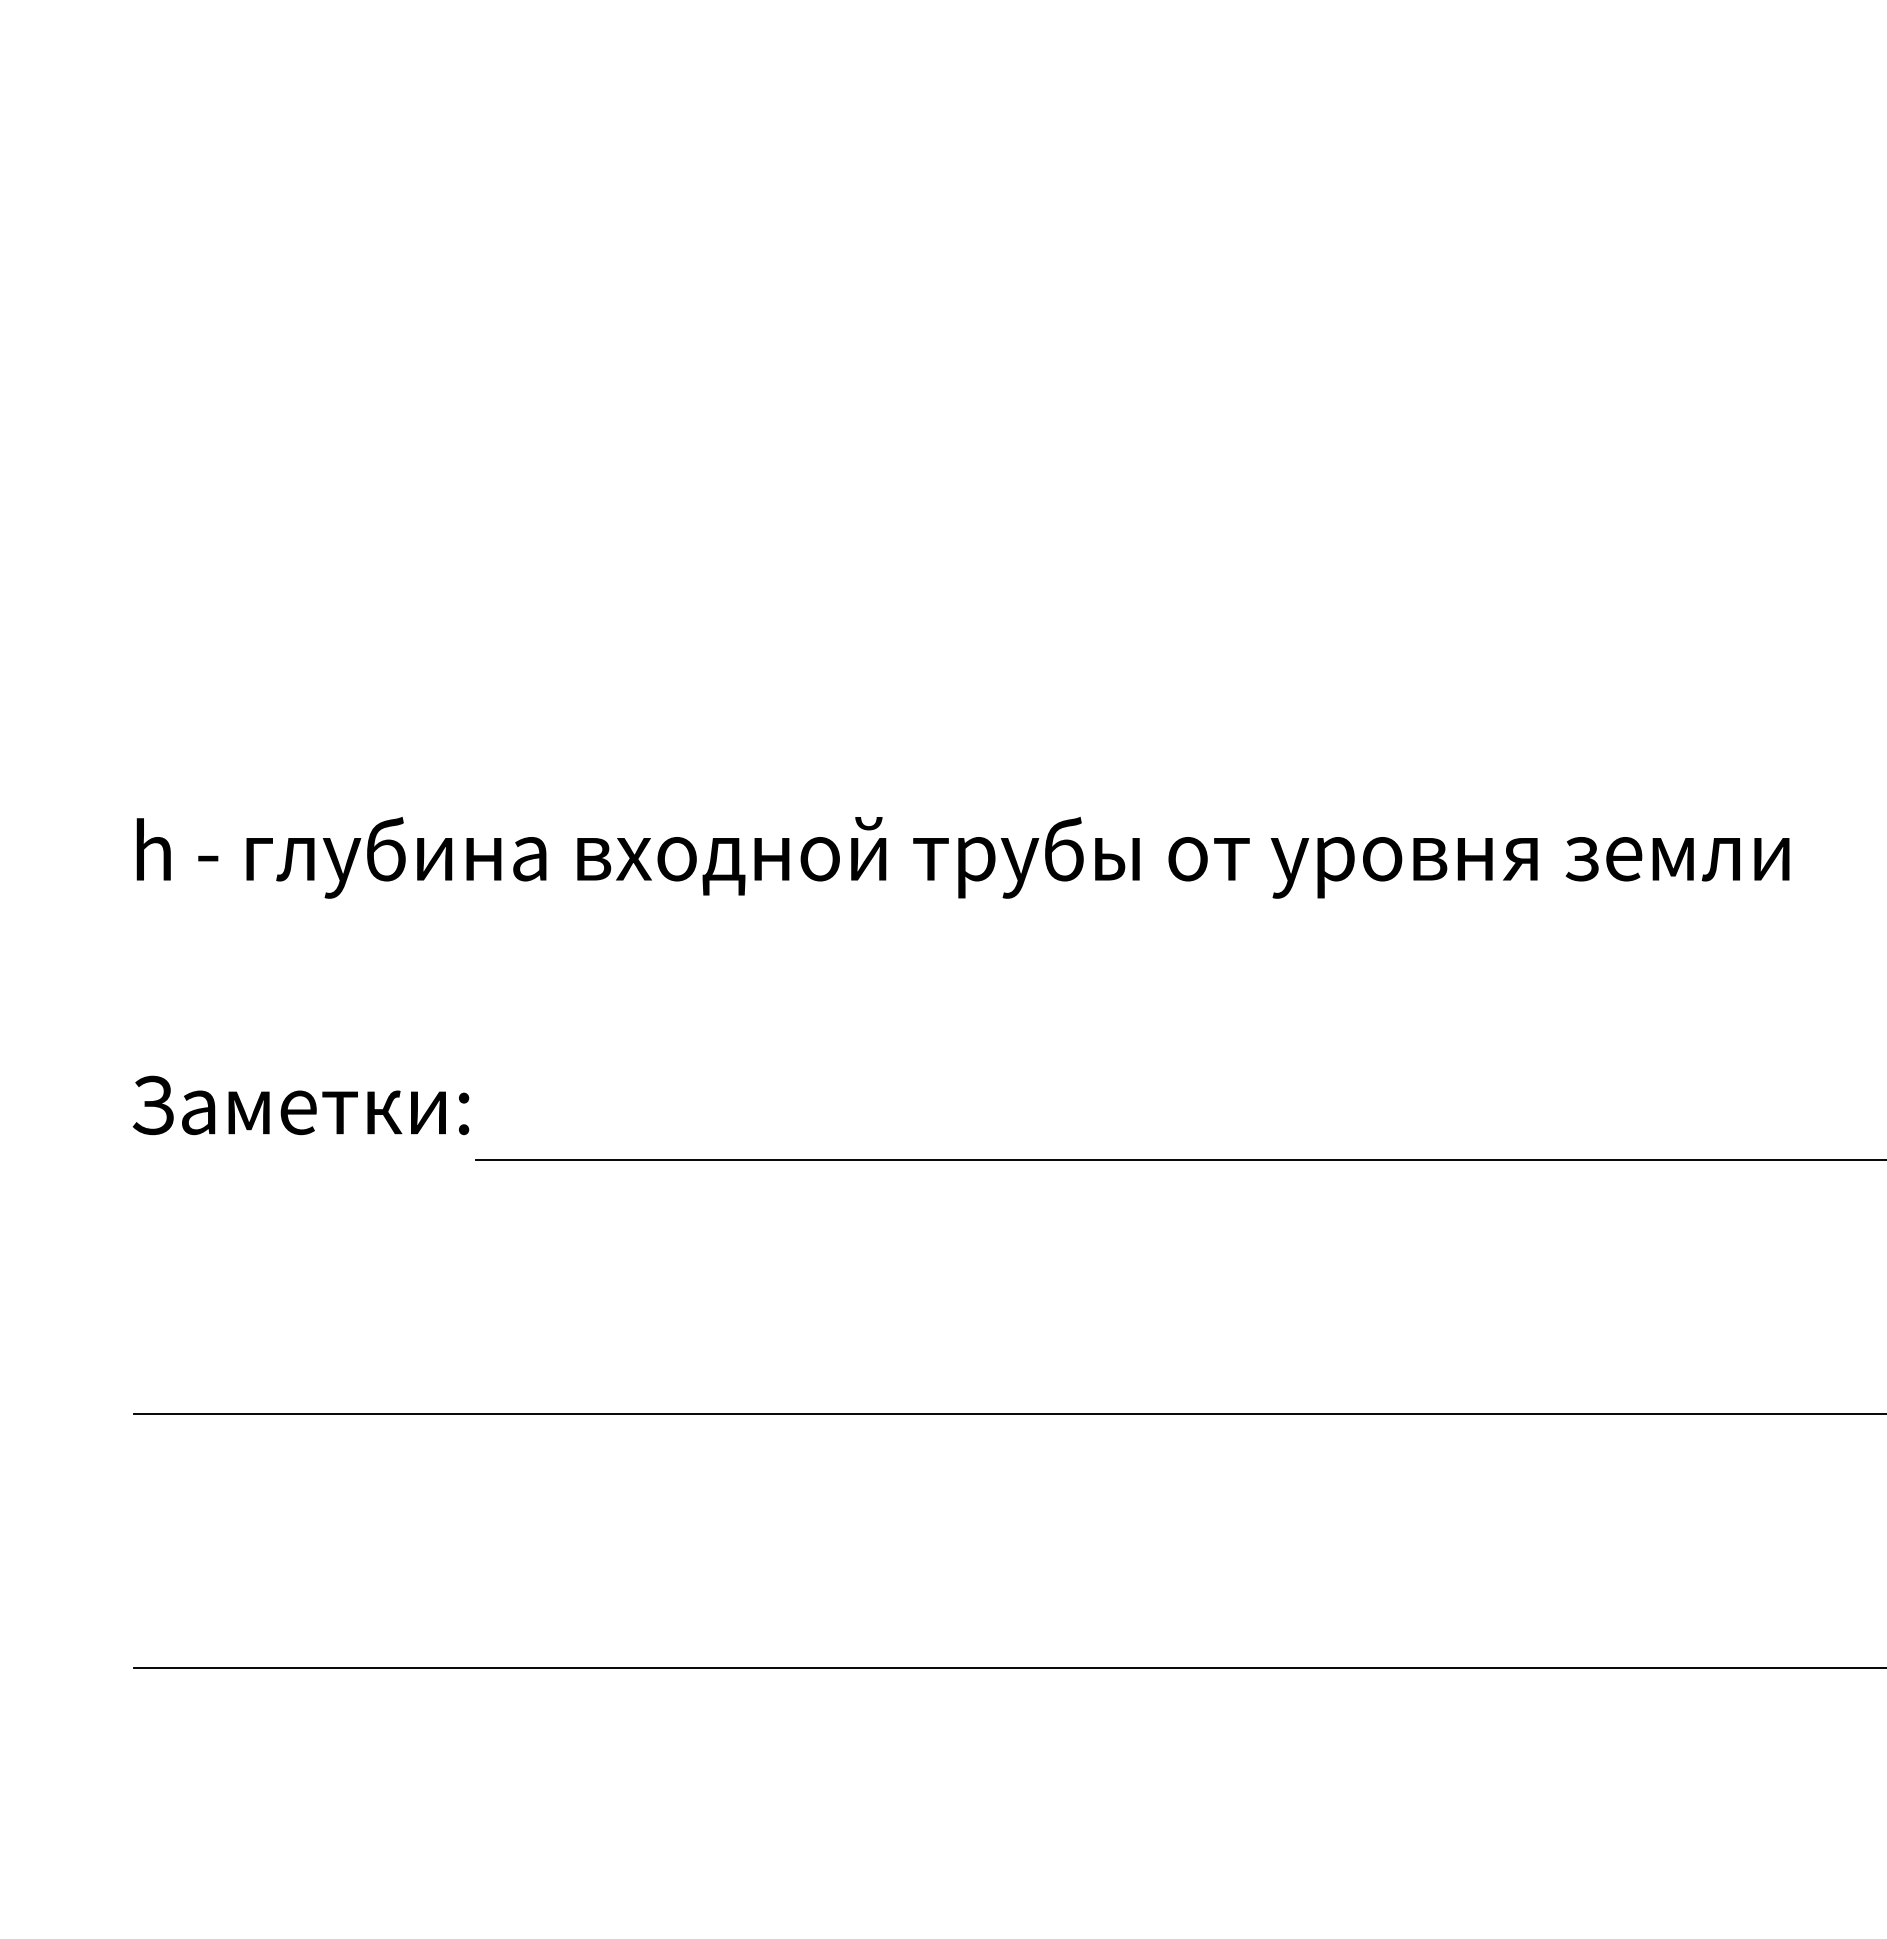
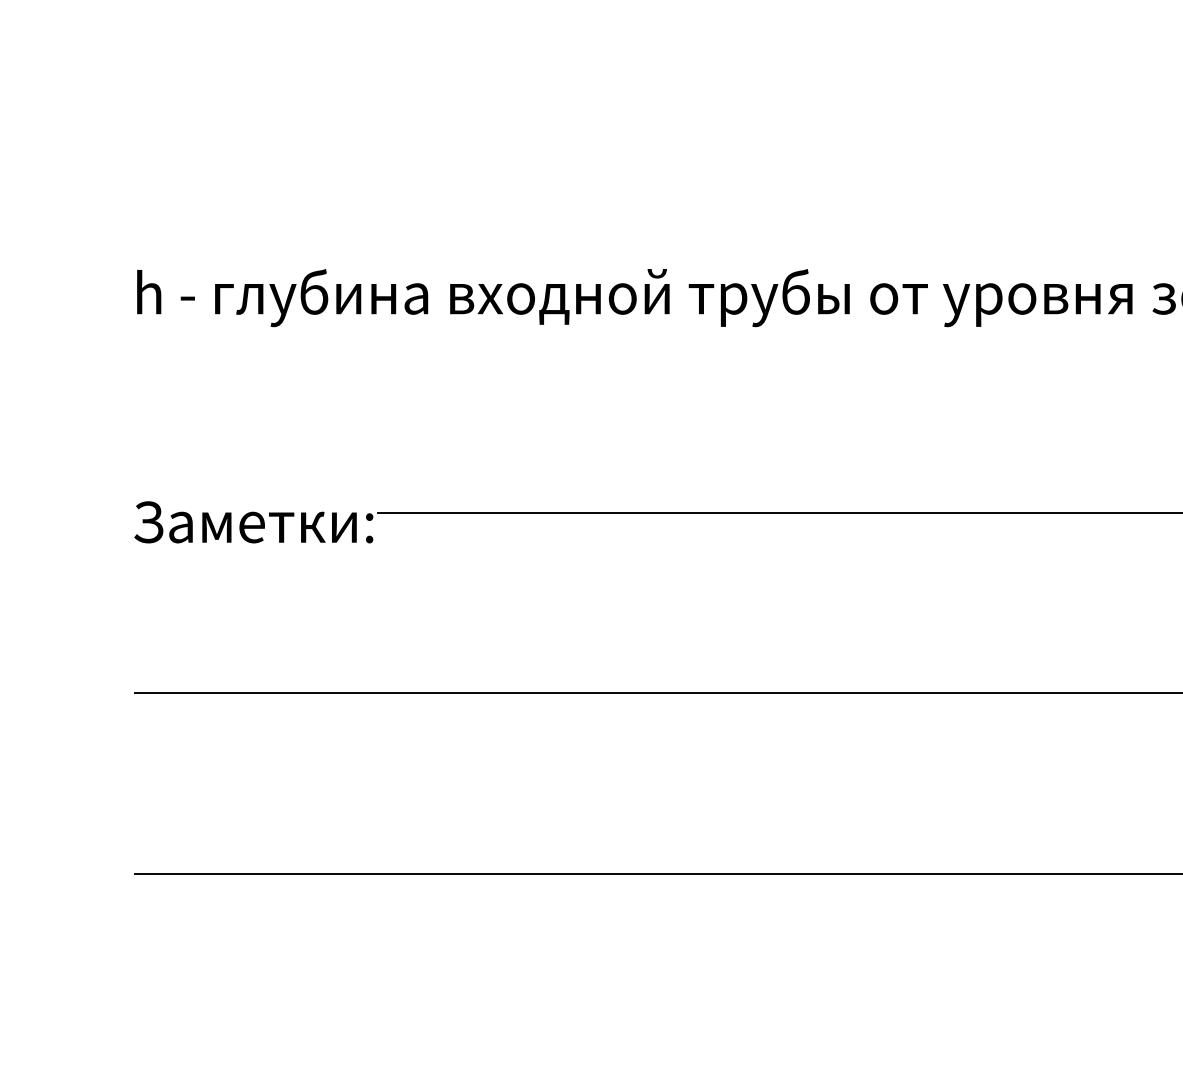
text: (300, 1105) -> (253, 522), moved

